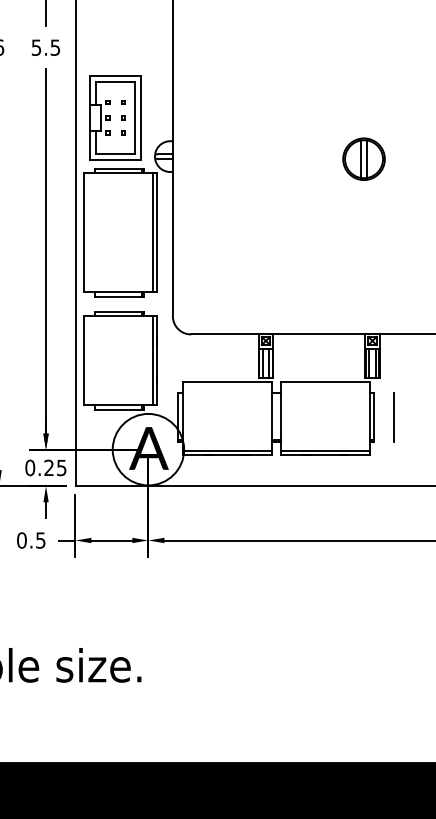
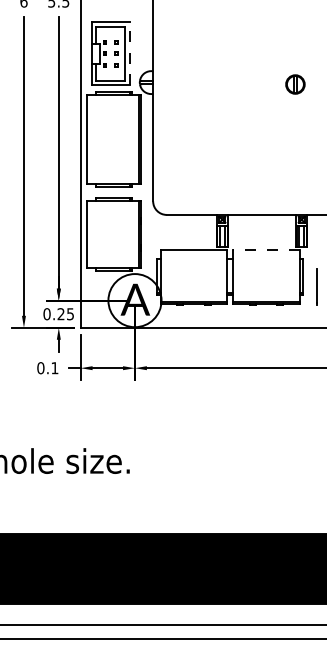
line: (141, 117) -> (129, 53), solid -> dashed
part: (364, 159) -> (295, 84), size x0.6
line: (325, 382) -> (266, 250), solid -> dashed
line: (392, 417) -> (316, 286), moved
text: (40, 540) -> (54, 368), 0.5 -> 0.1

